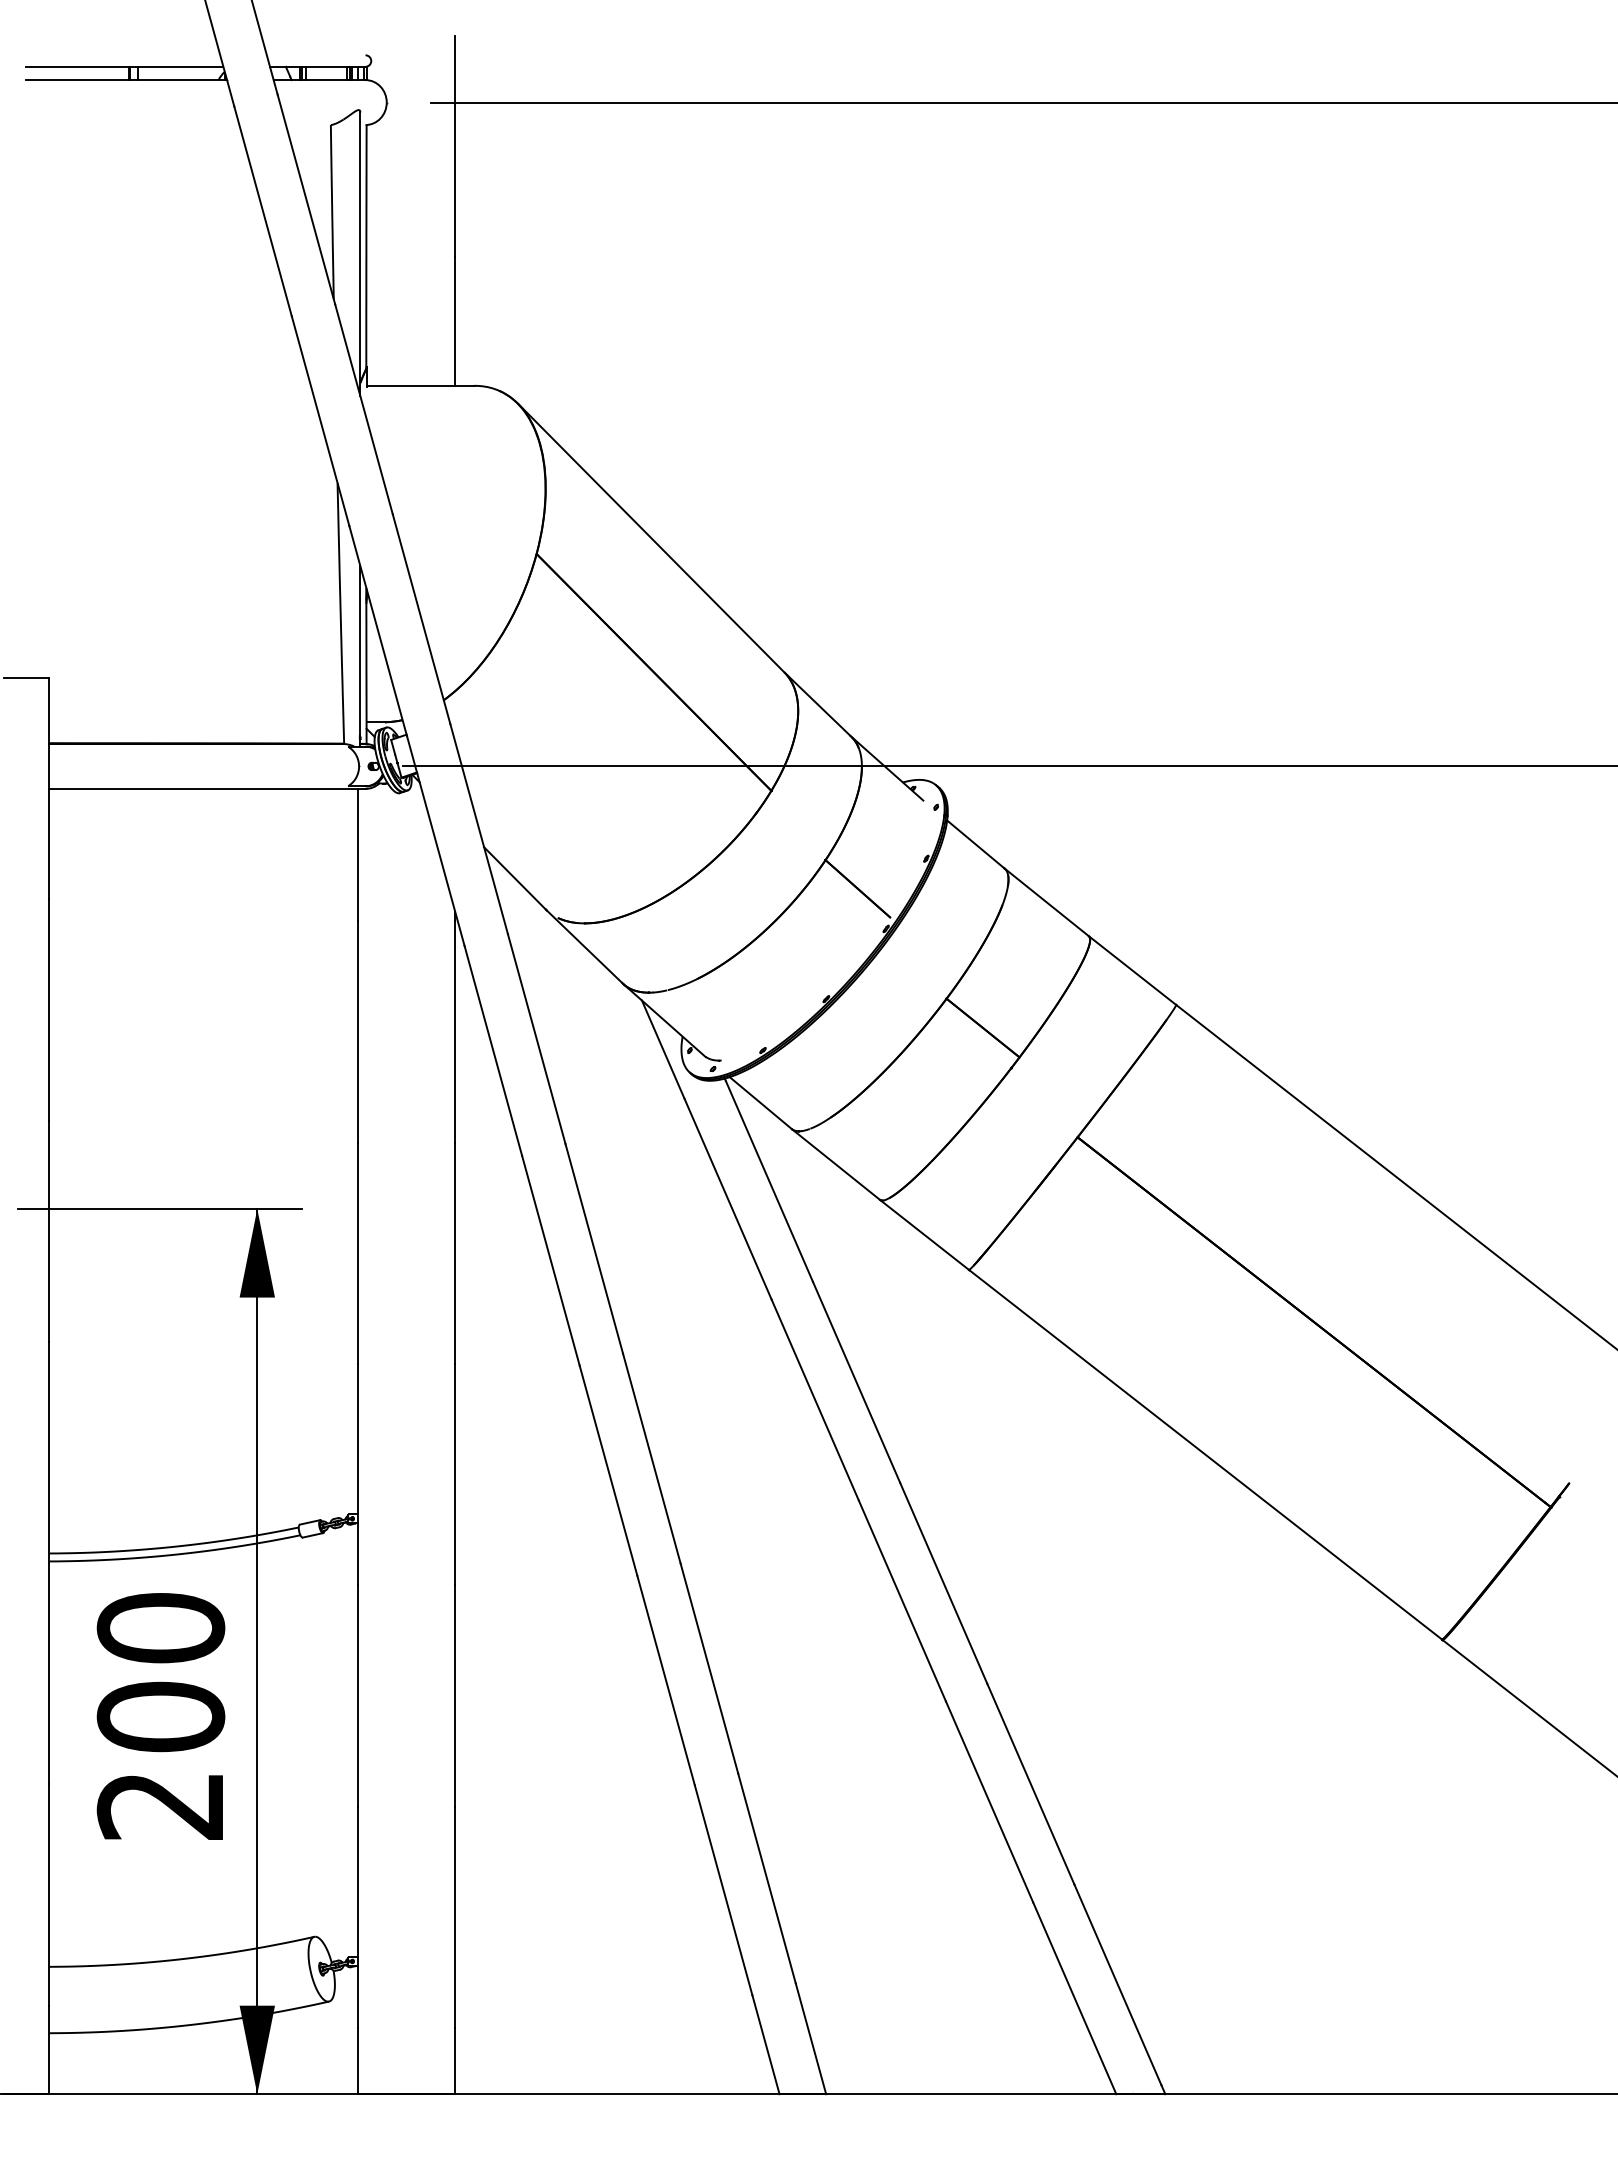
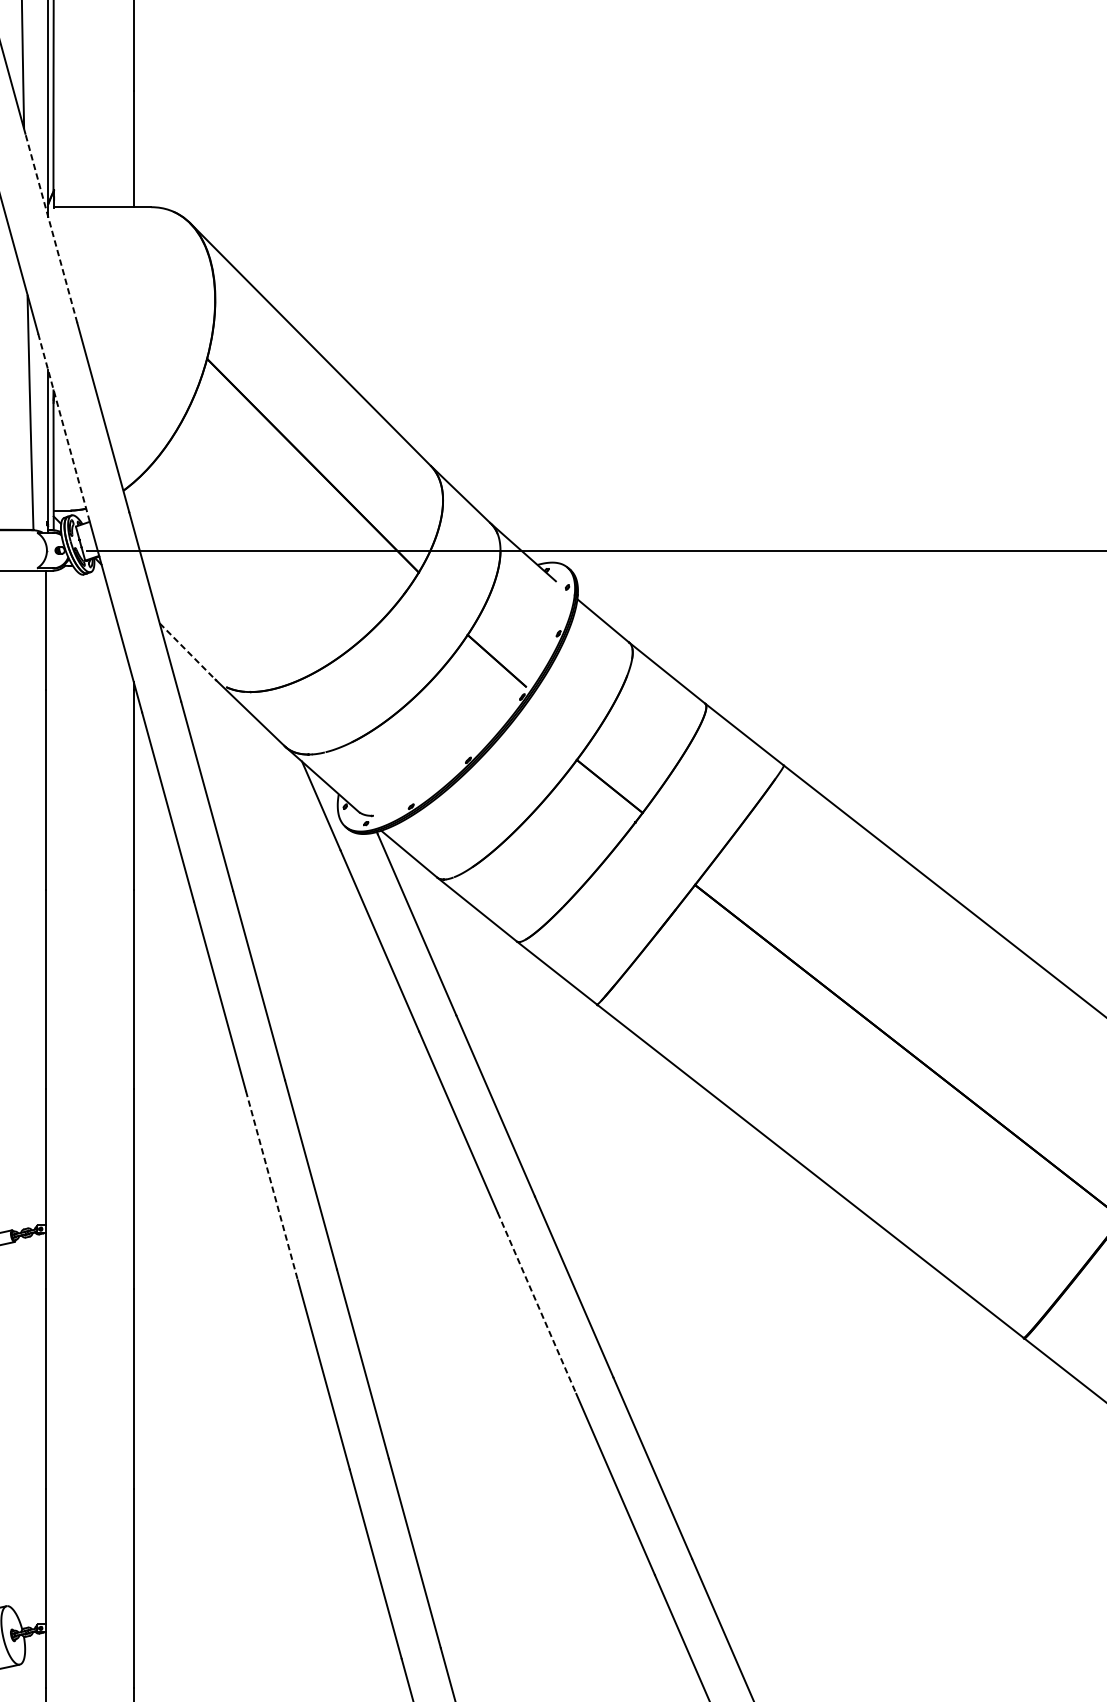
line: (363, 409) -> (50, 228), solid -> dashed
line: (378, 631) -> (64, 428), solid -> dashed
line: (514, 878) -> (187, 651), solid -> dashed
line: (608, 1470) -> (271, 1185), solid -> dashed
line: (902, 1601) -> (537, 1303), solid -> dashed

